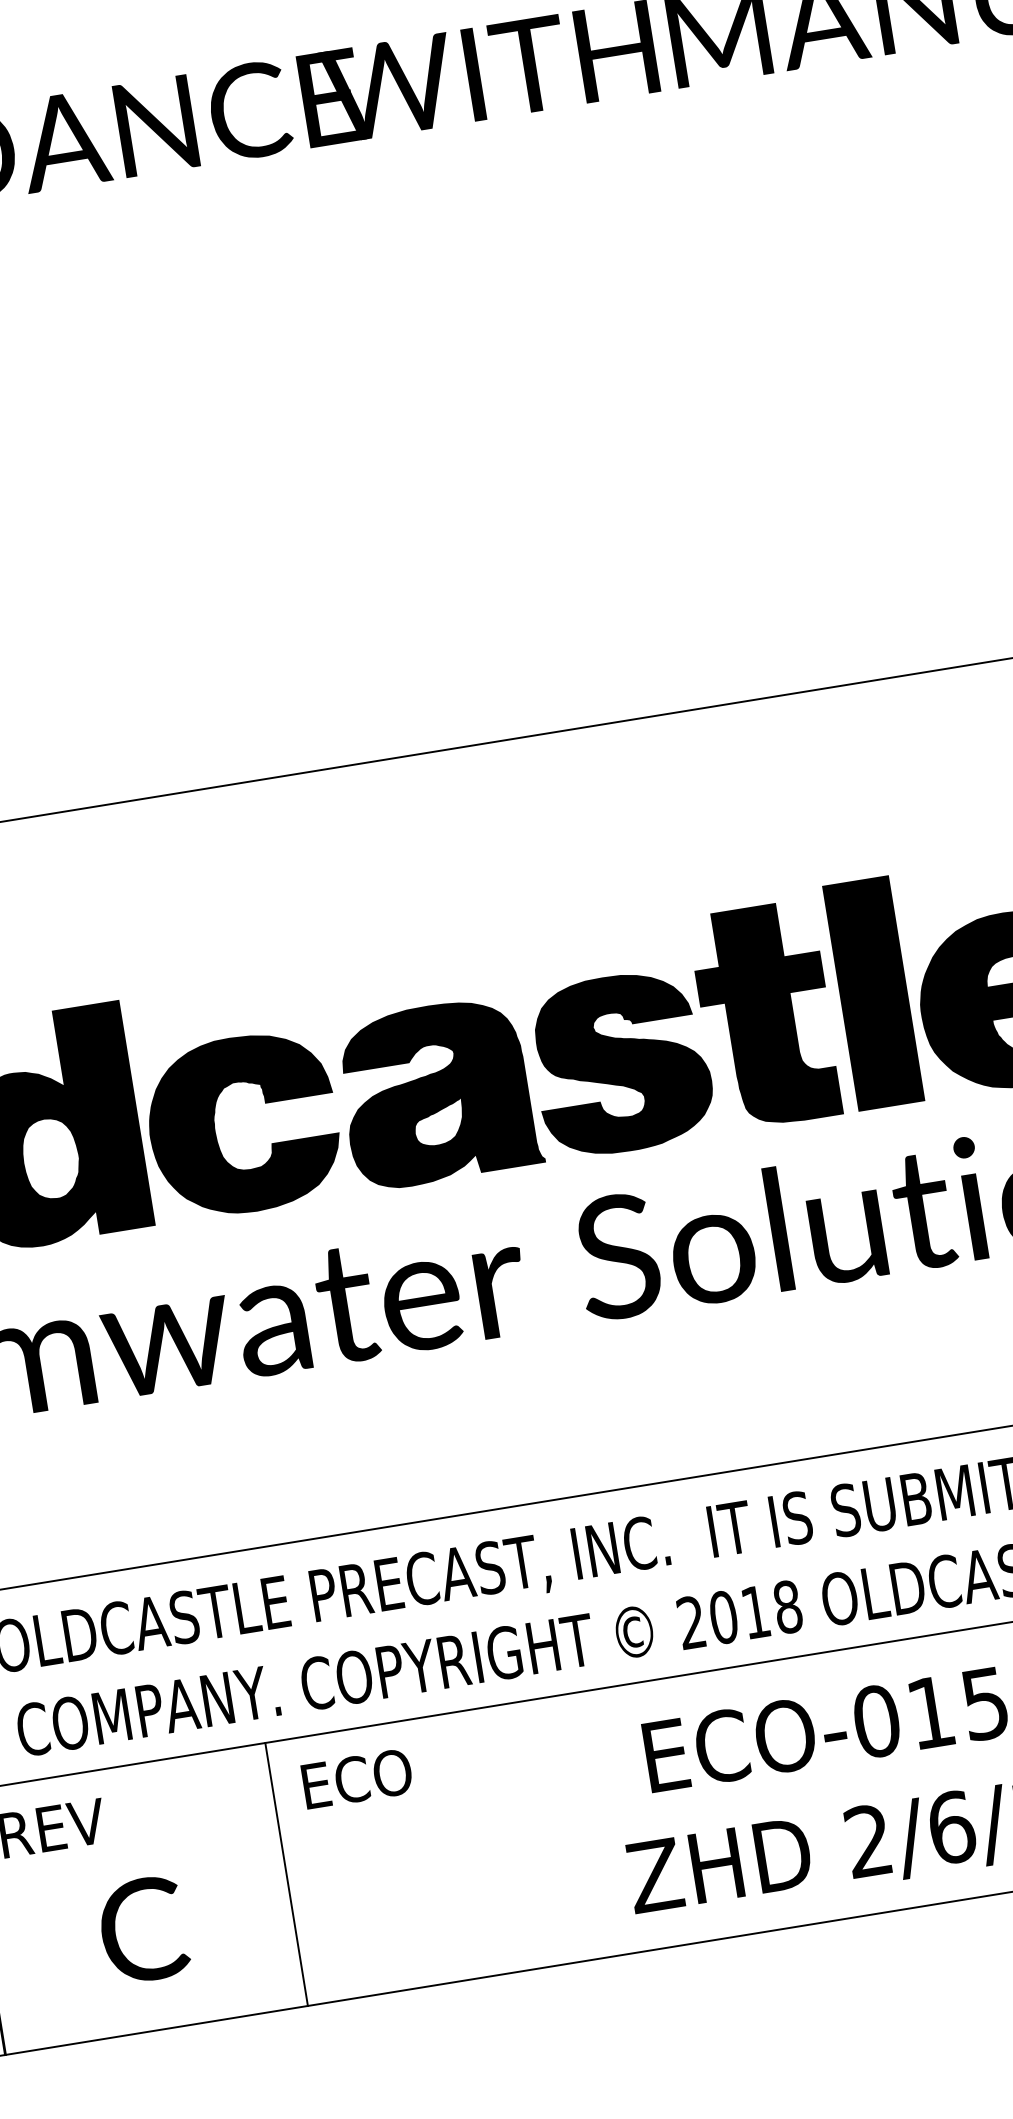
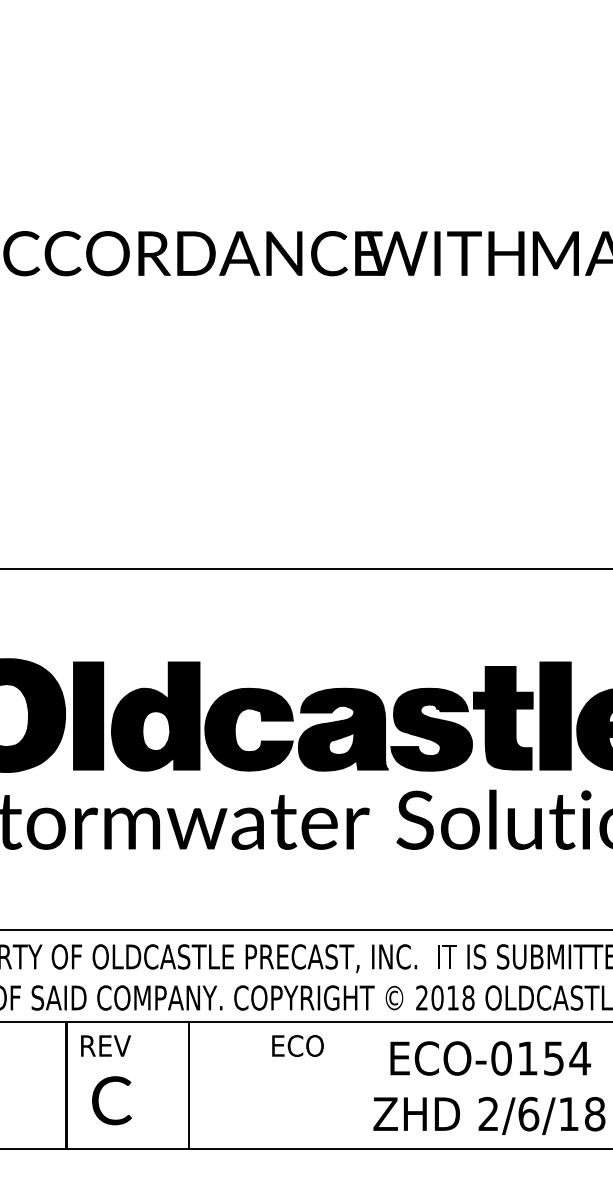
text: (356, 1778) -> (297, 1045), moved
line: (286, 1874) -> (189, 1085), moved
text: (142, 1929) -> (111, 1100), moved

